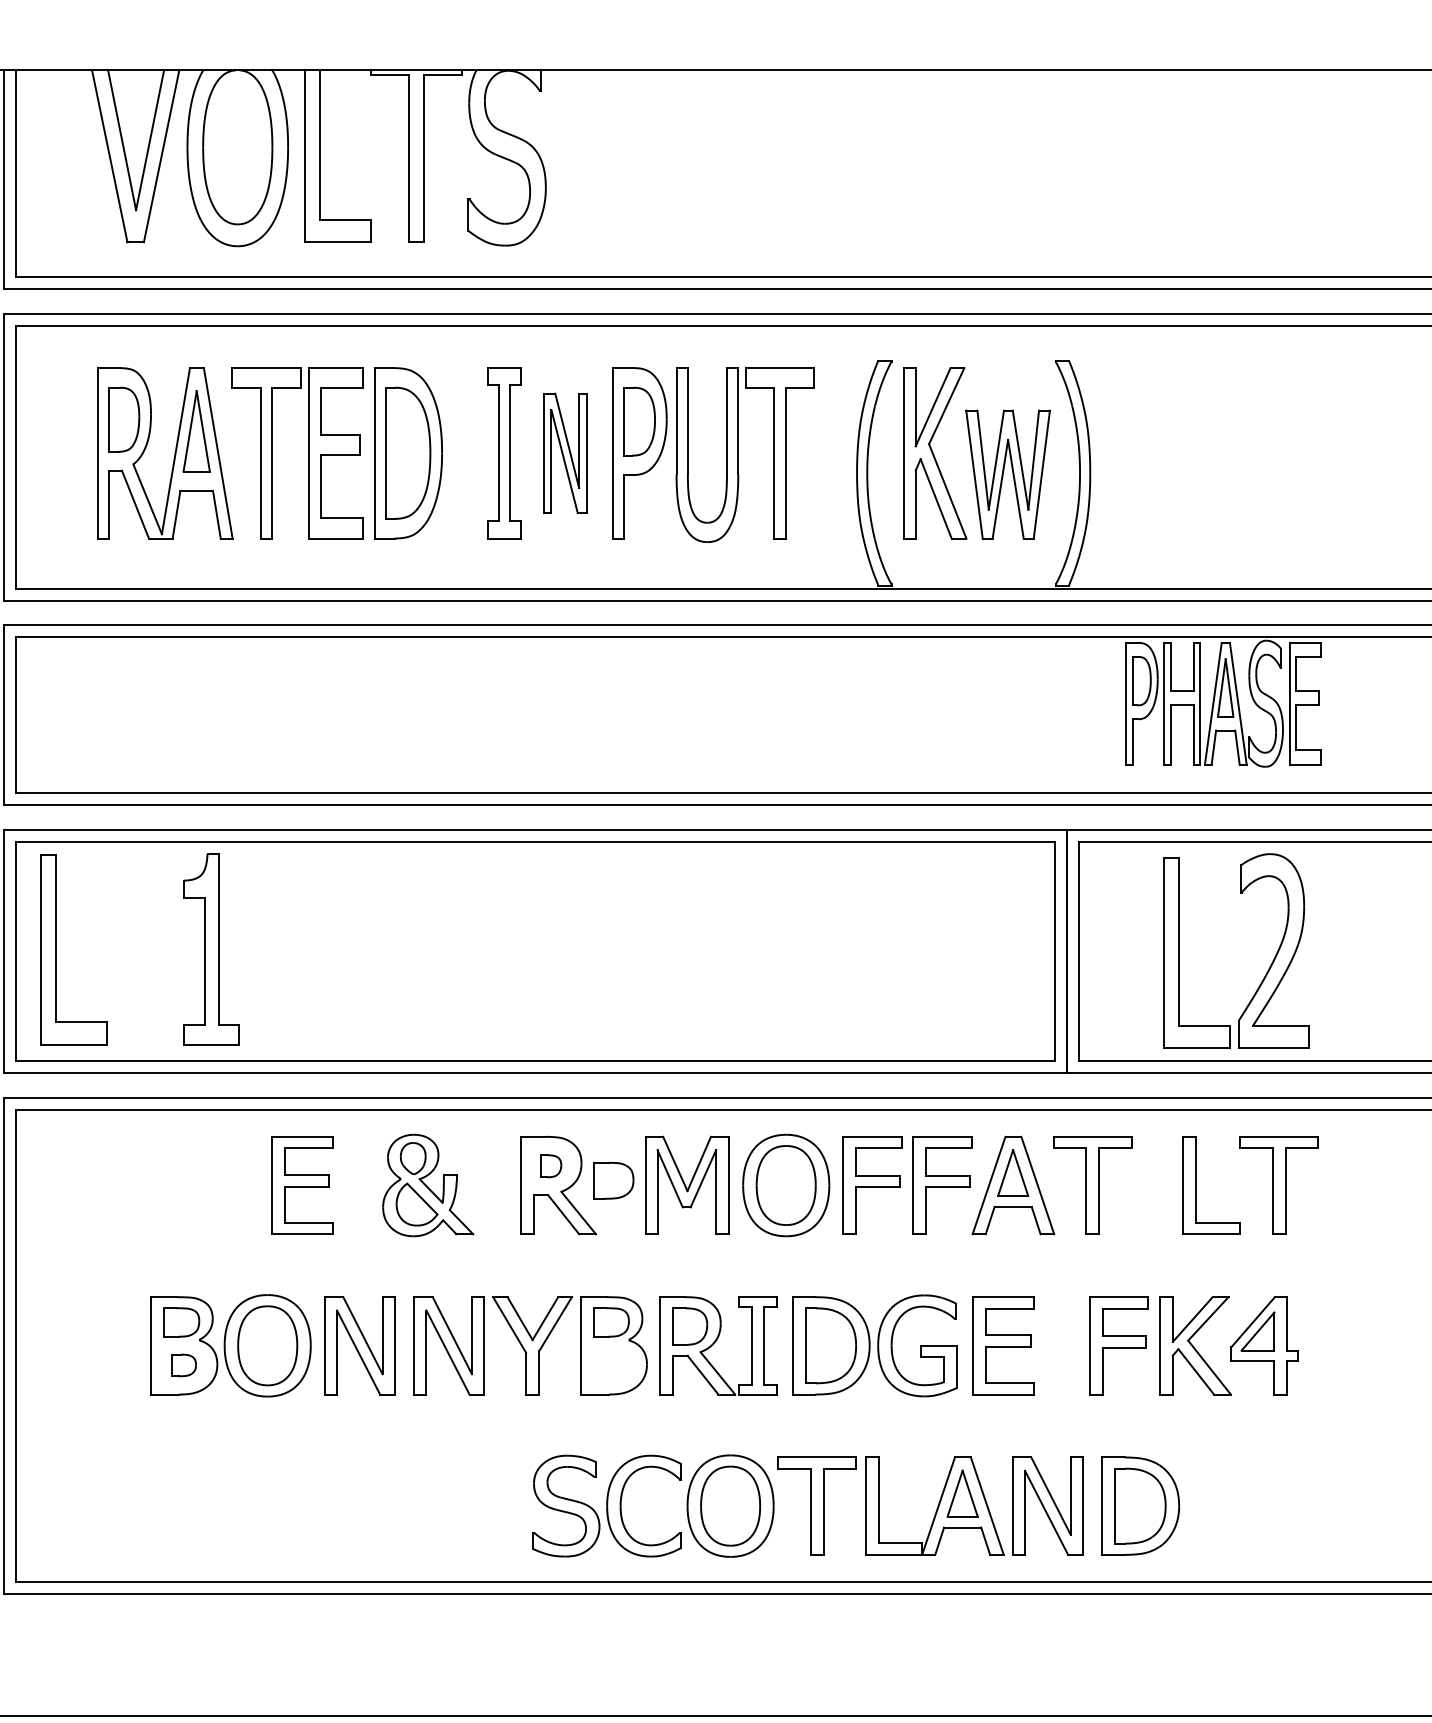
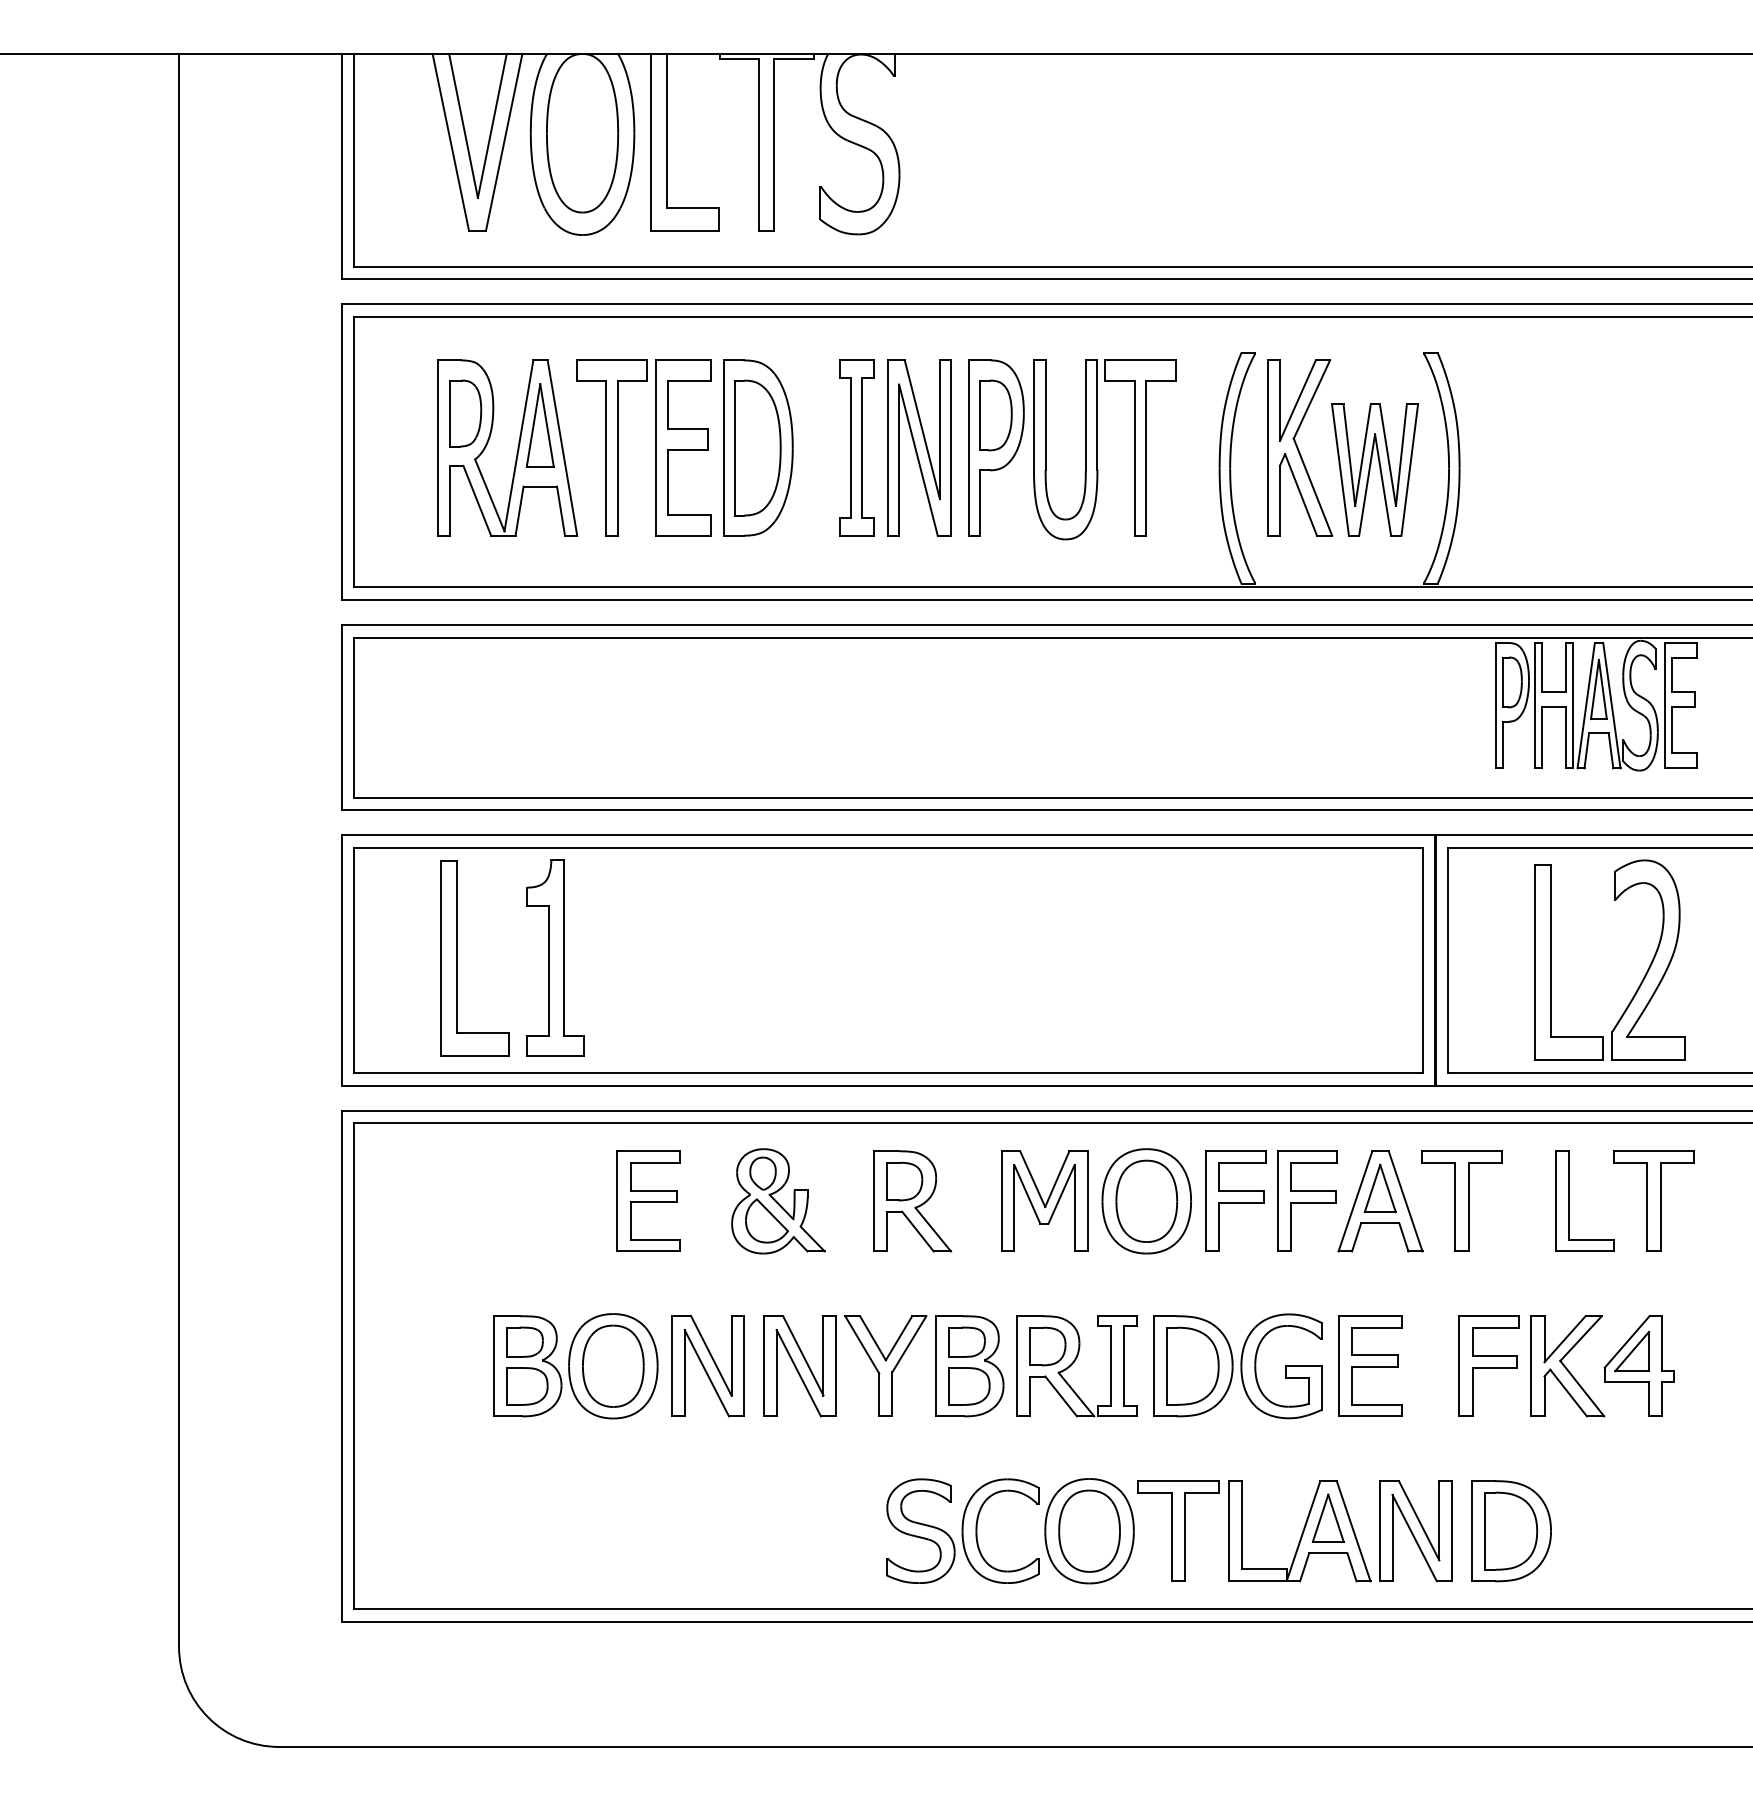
part: (565, 452) -> (919, 447), size x1.43
part: (56, 949) -> (457, 958), moved
part: (550, 1166) -> (904, 1181), size x1.67
part: (613, 1180) -> (969, 1386), moved
part: (184, 1365) -> (527, 1386), size x1.67

